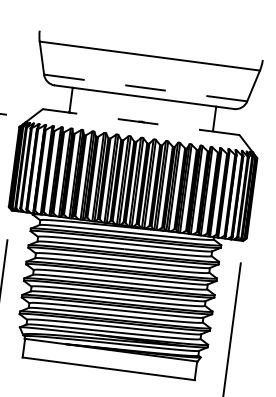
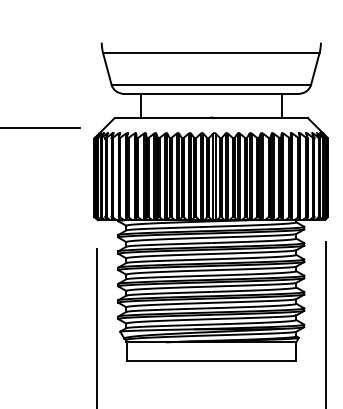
line: (145, 87) -> (211, 84), dashed -> solid
line: (141, 122) -> (211, 118), dashed -> solid

